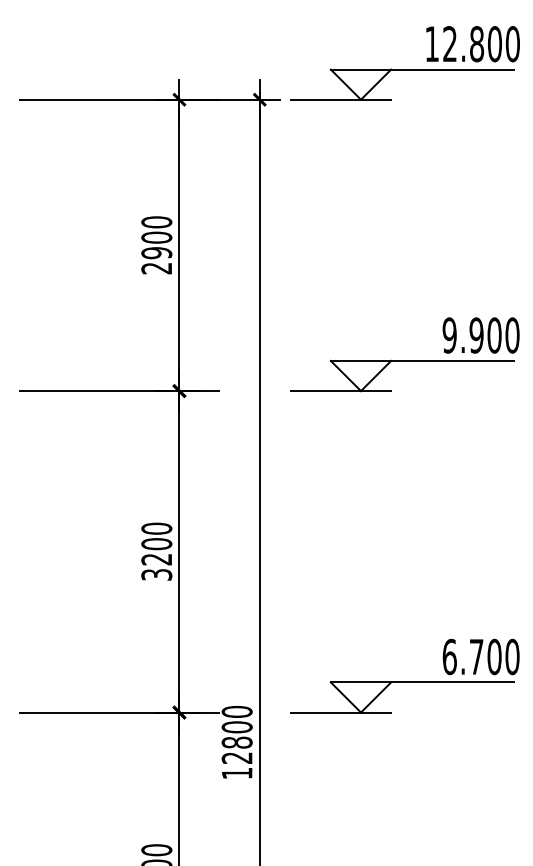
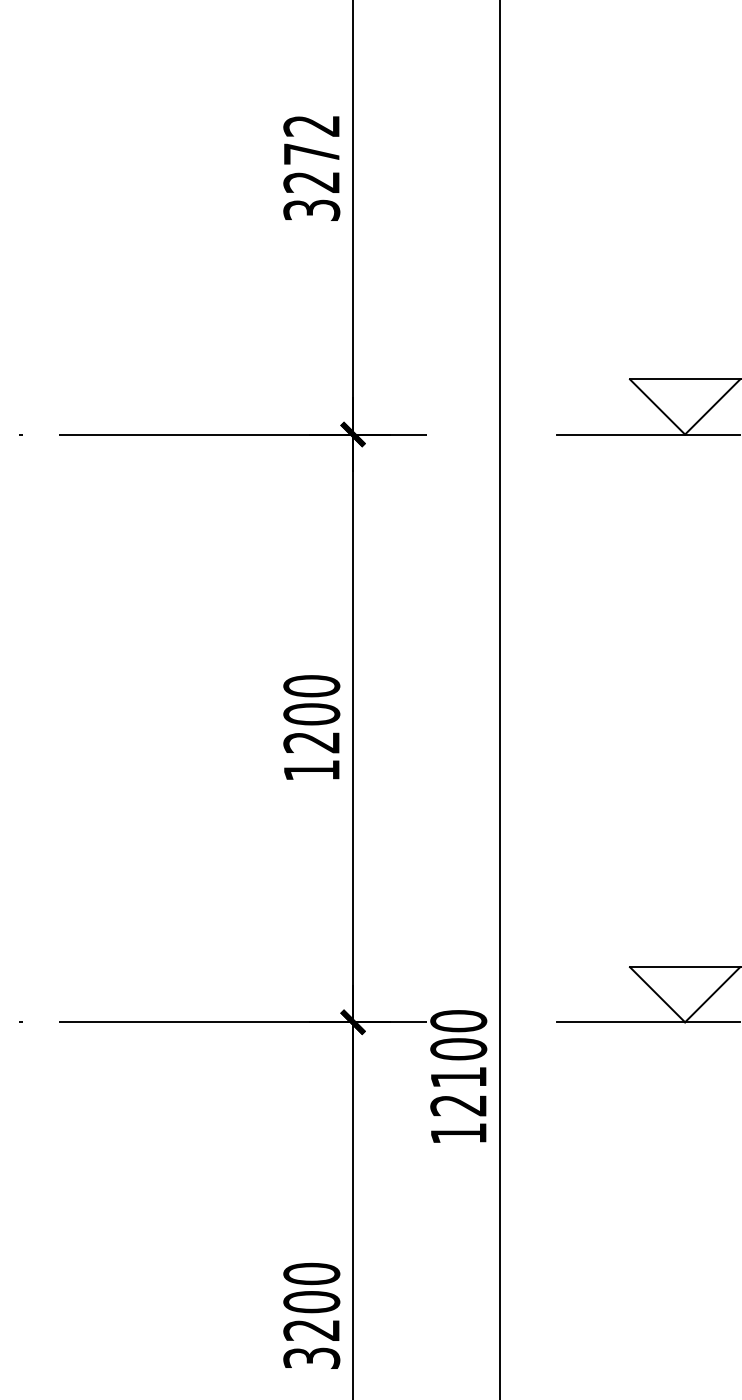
text: (156, 245) -> (311, 168), 2900 -> 3272
text: (156, 574) -> (311, 769), 3200 -> 1200
text: (236, 742) -> (457, 1077), 12800 -> 12100

